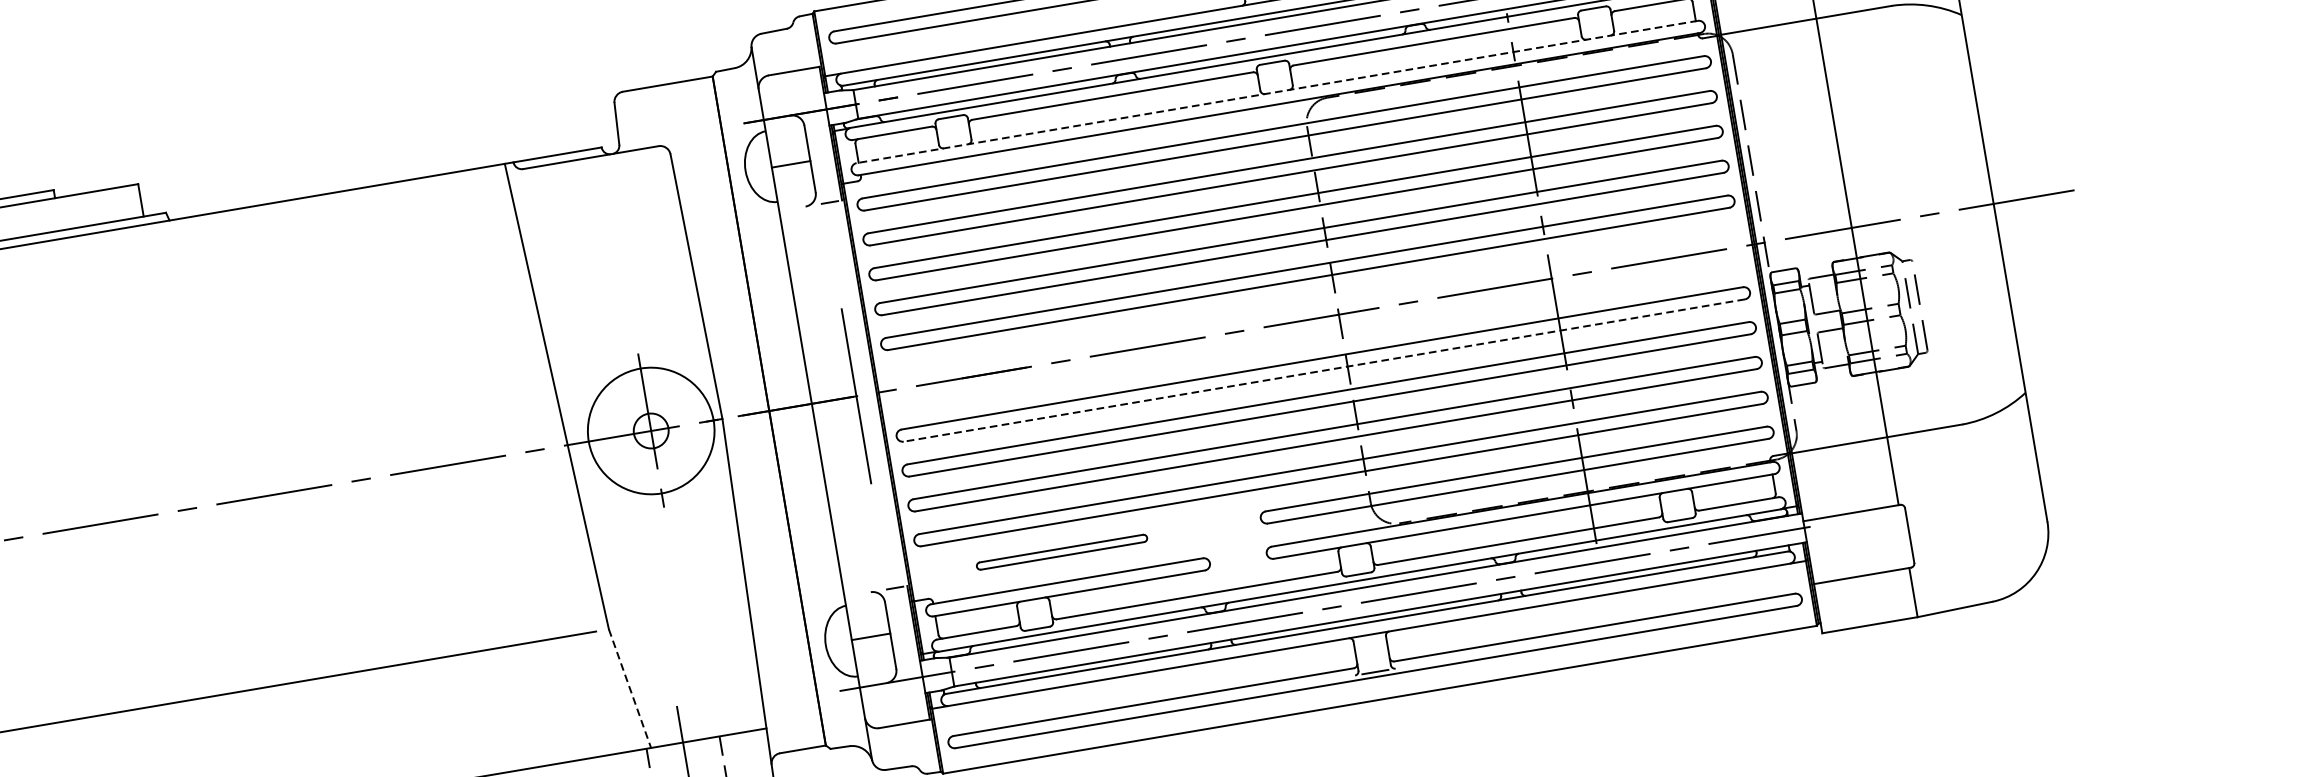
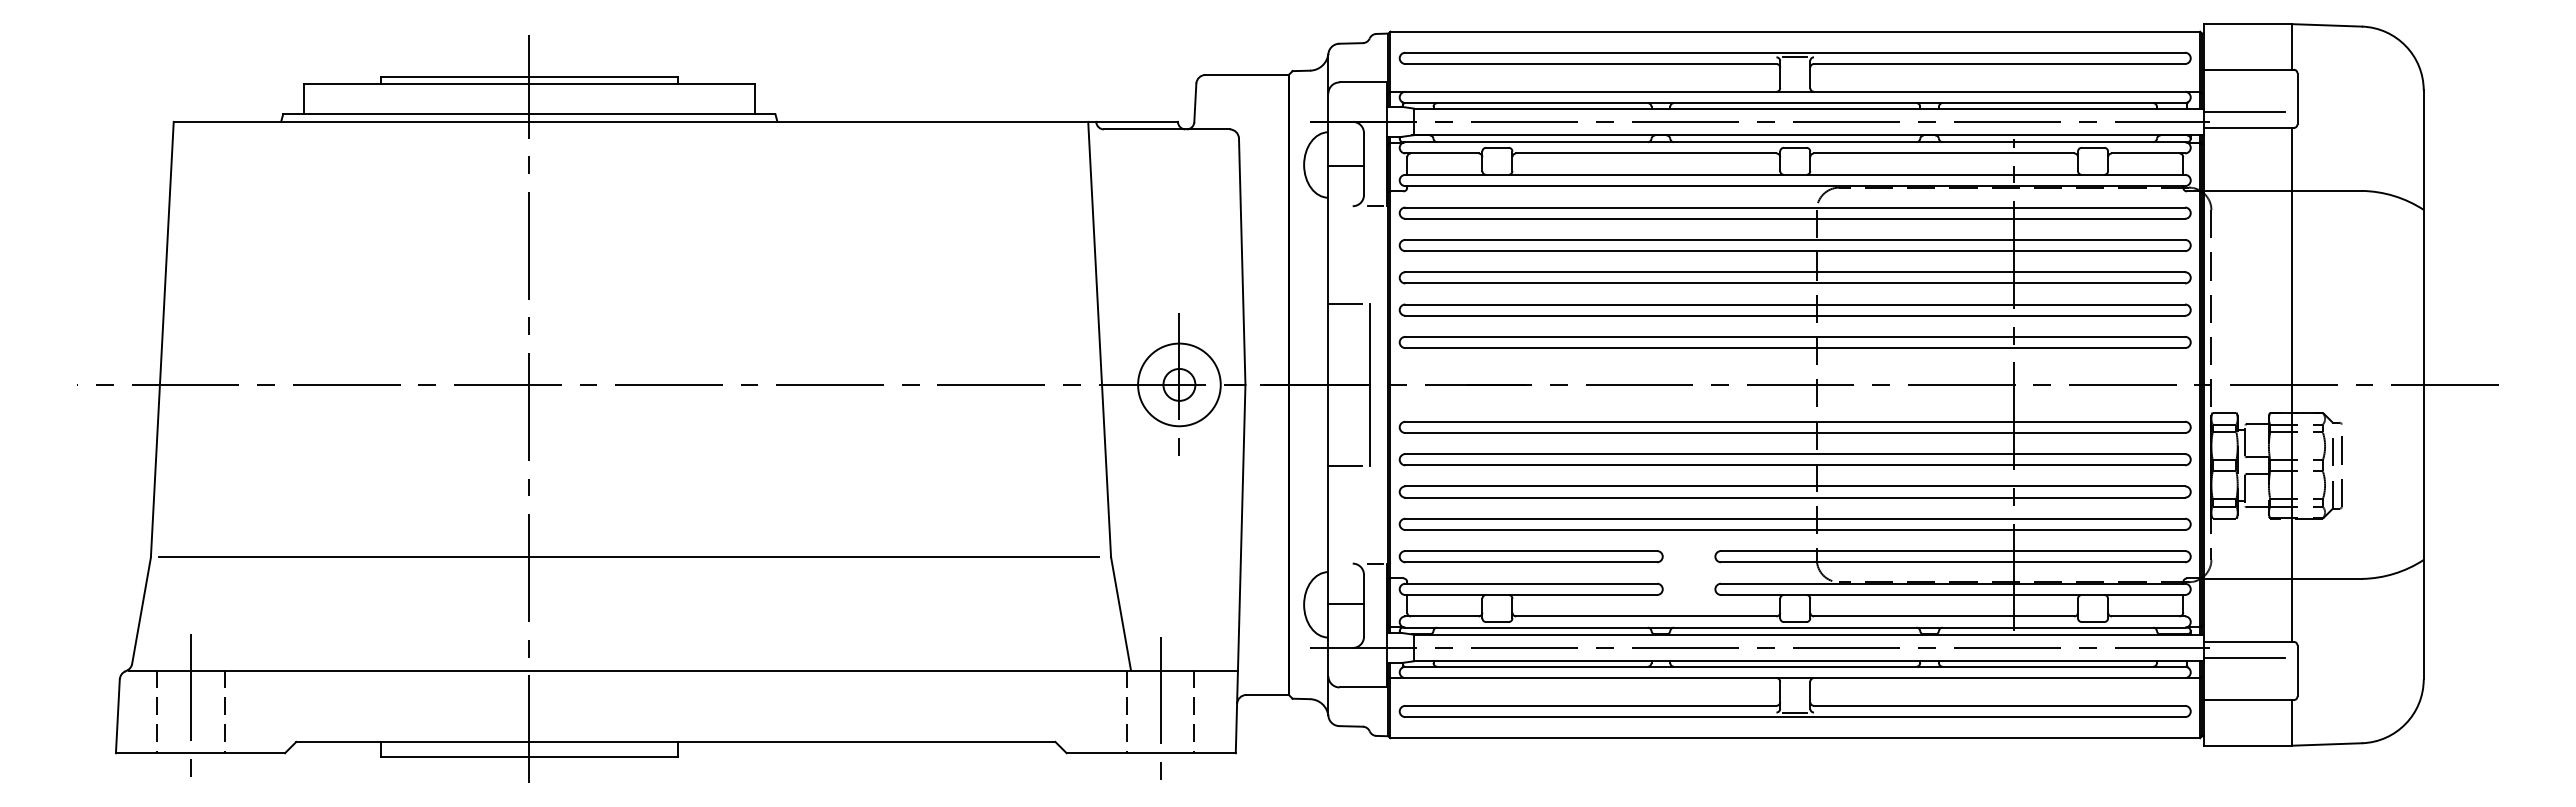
line: (1277, 91) -> (1795, 174), dashed -> solid
line: (815, 313) -> (1345, 304), added
line: (1324, 370) -> (1795, 433), dashed -> solid
circle: (651, 430) -> (1179, 384), size x0.71
line: (845, 487) -> (1345, 465), added
line: (1849, 531) -> (2243, 658), added
part: (1061, 552) -> (1530, 556), size x1.67
line: (630, 688) -> (1121, 613), dashed -> solid

